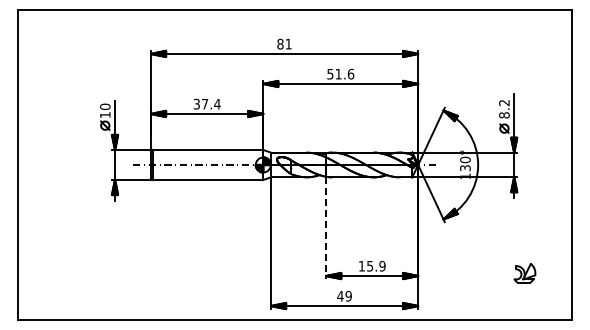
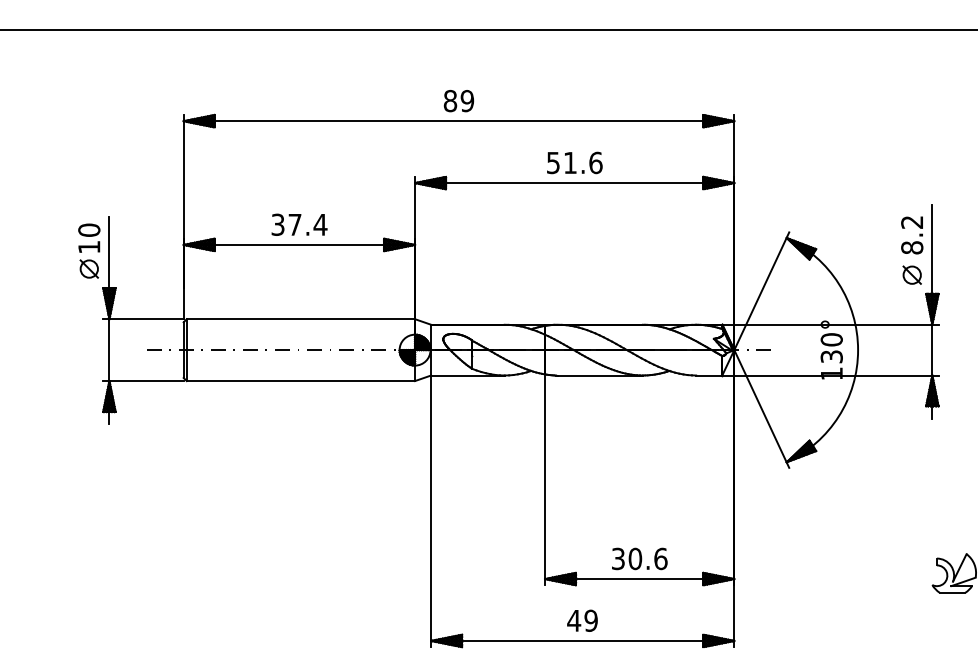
text: (288, 43) -> (467, 99), 81 -> 89
line: (326, 228) -> (545, 481), dashed -> solid
text: (371, 265) -> (638, 557), 15.9 -> 30.6

